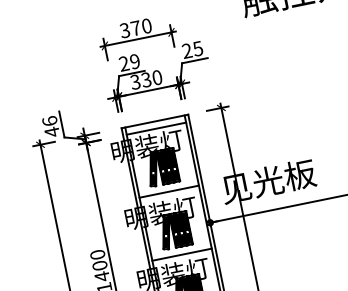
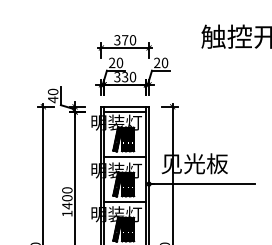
text: (197, 48) -> (164, 62), 25 -> 20
text: (134, 62) -> (119, 63), 29 -> 20
text: (50, 120) -> (53, 91), 46 -> 40

